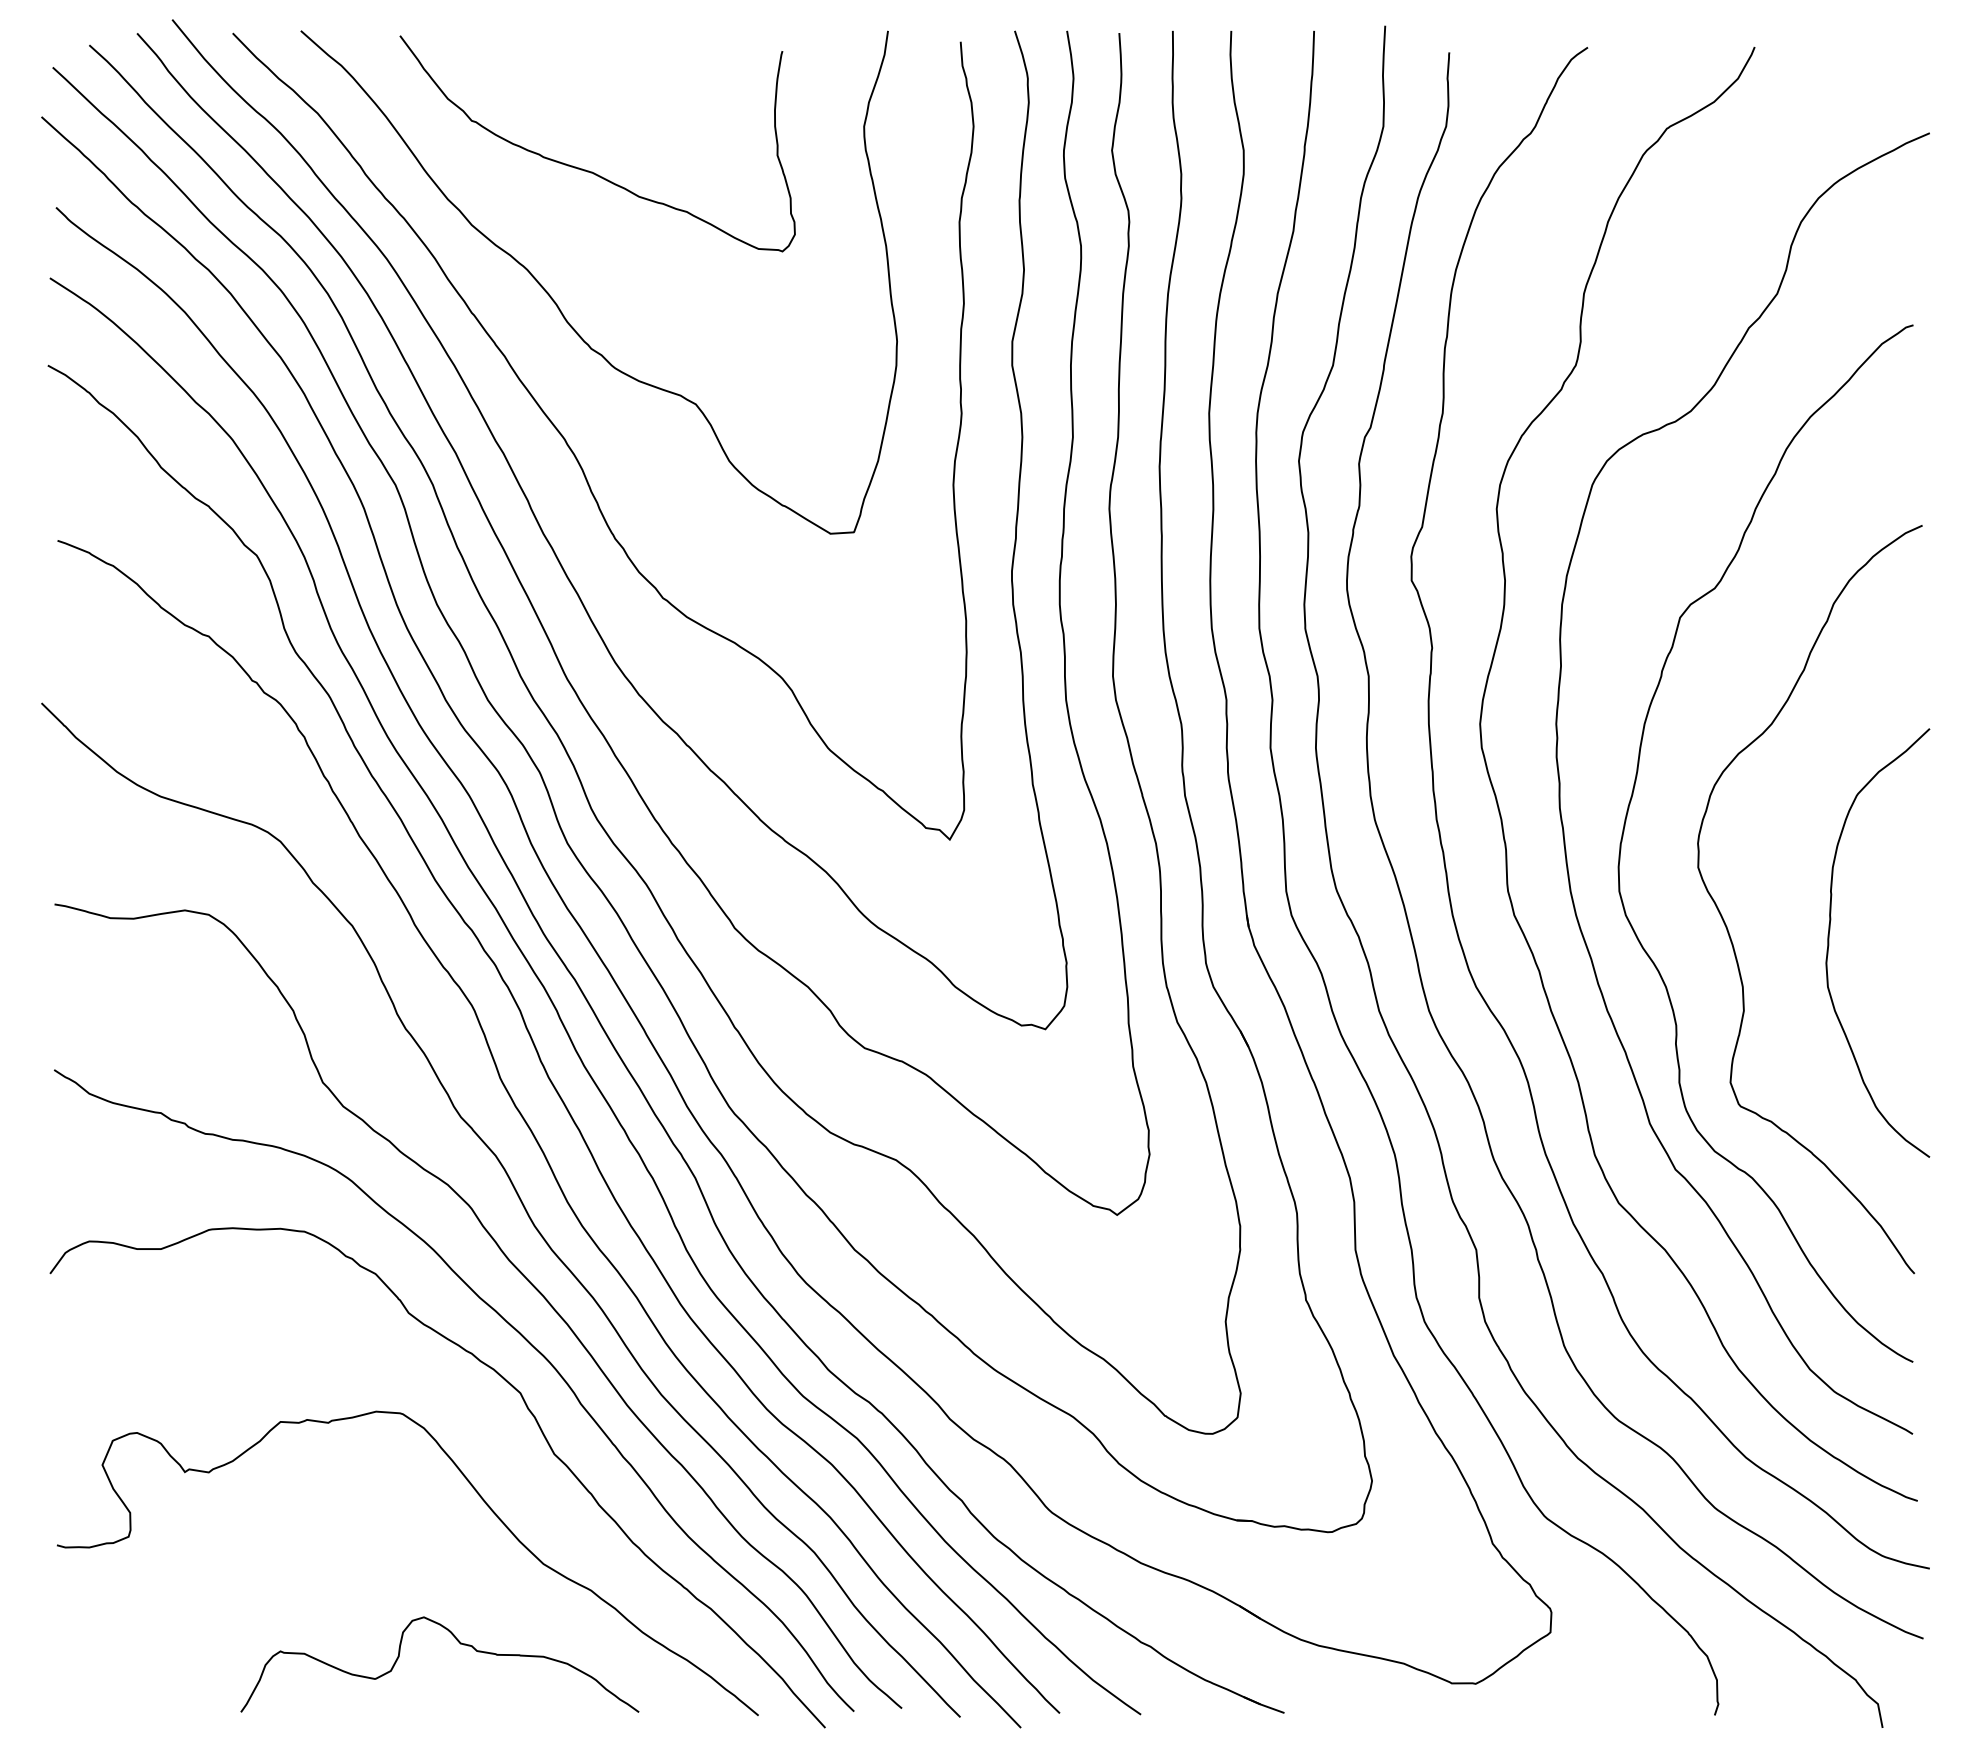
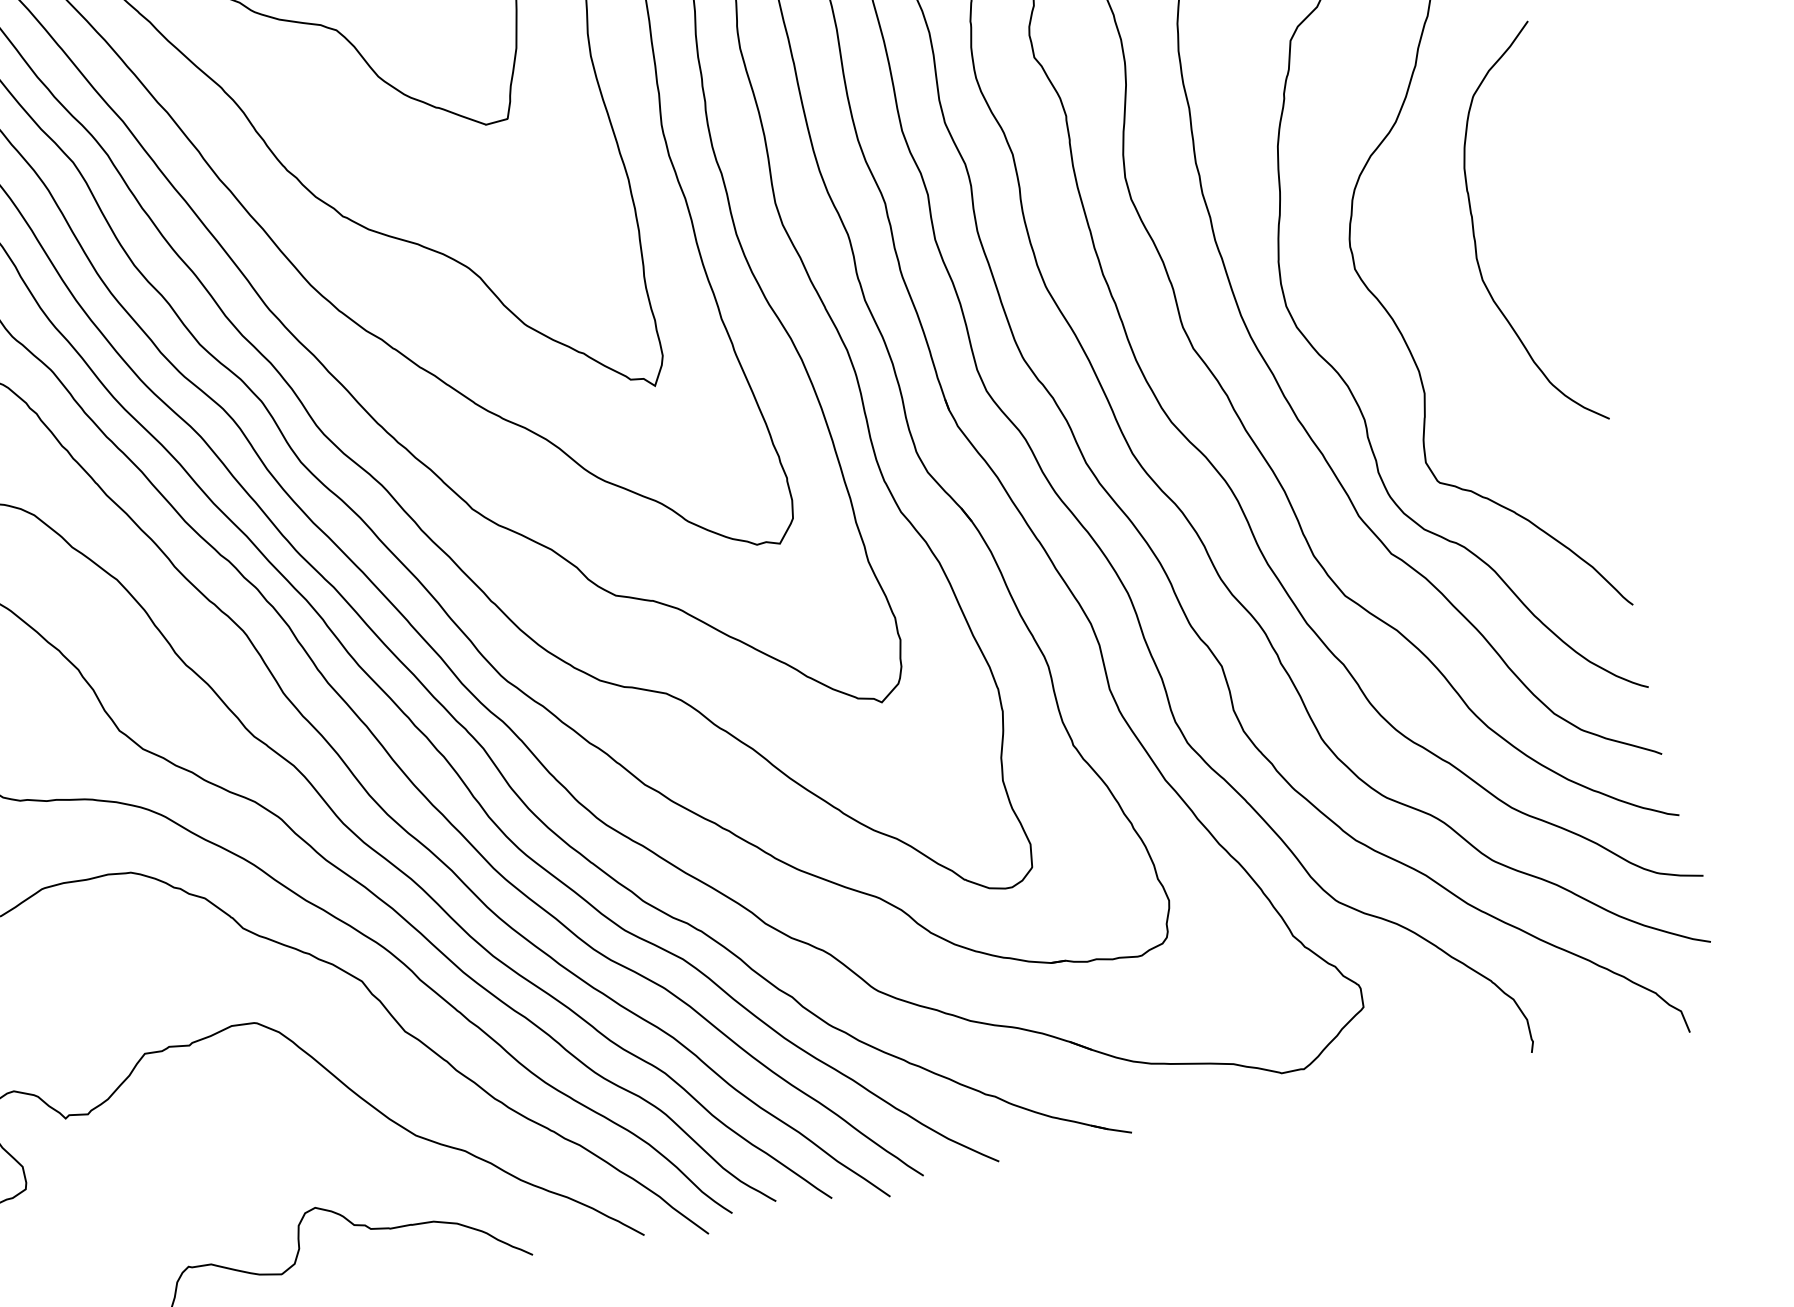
curve: (1829, 942) -> (1475, 238), moved

